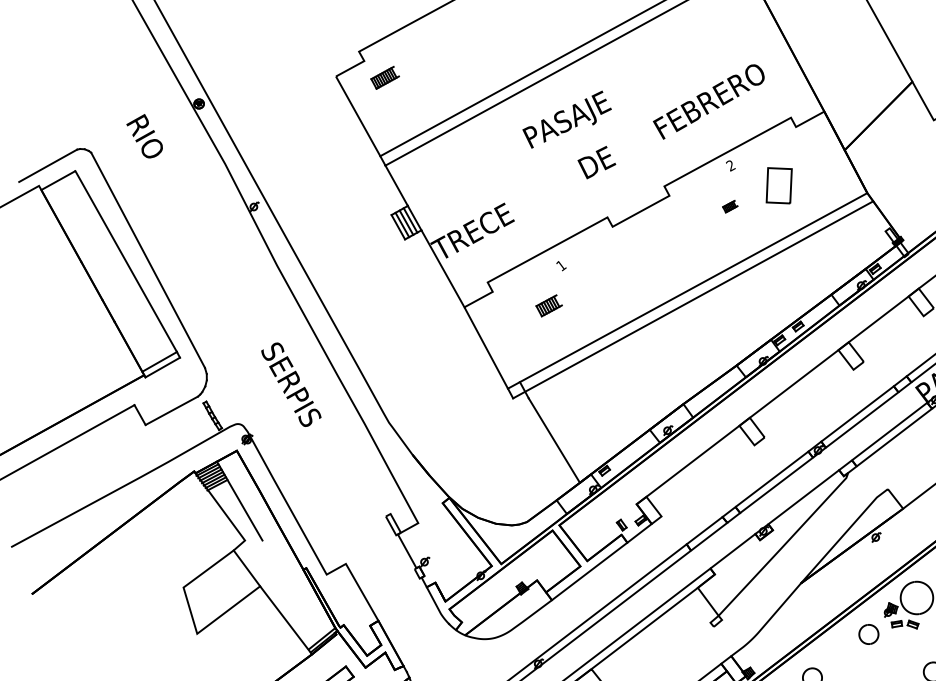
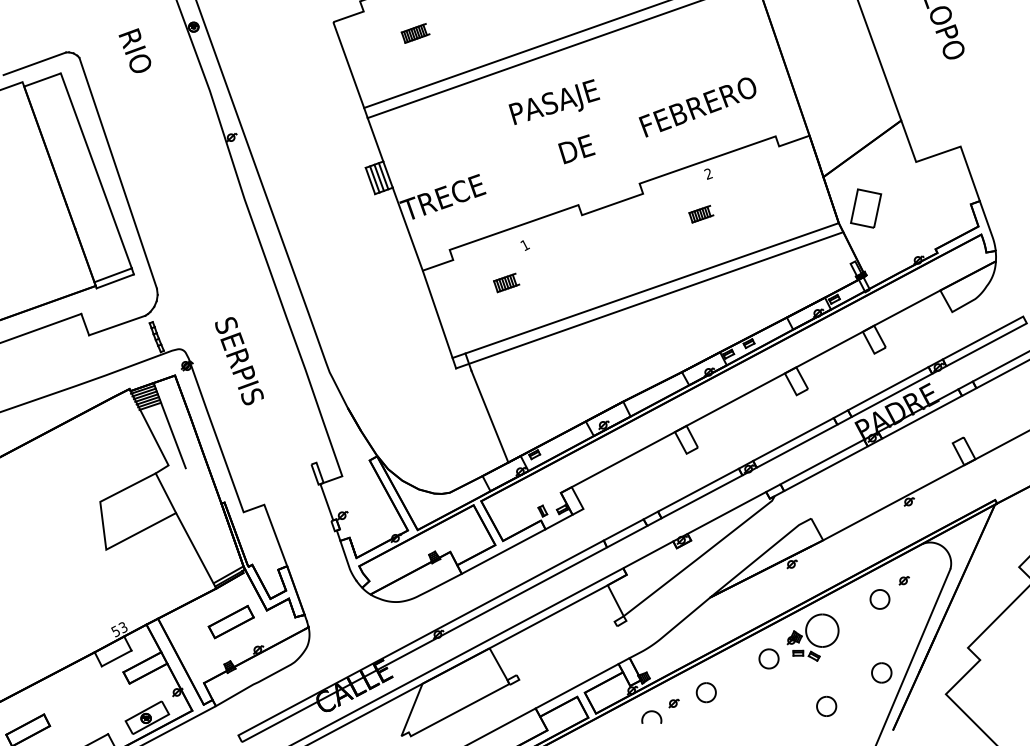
part: (385, 77) -> (415, 33), moved
part: (779, 185) -> (866, 208), moved
part: (730, 206) -> (701, 214), size x1.67
part: (291, 385) -> (239, 361), moved

